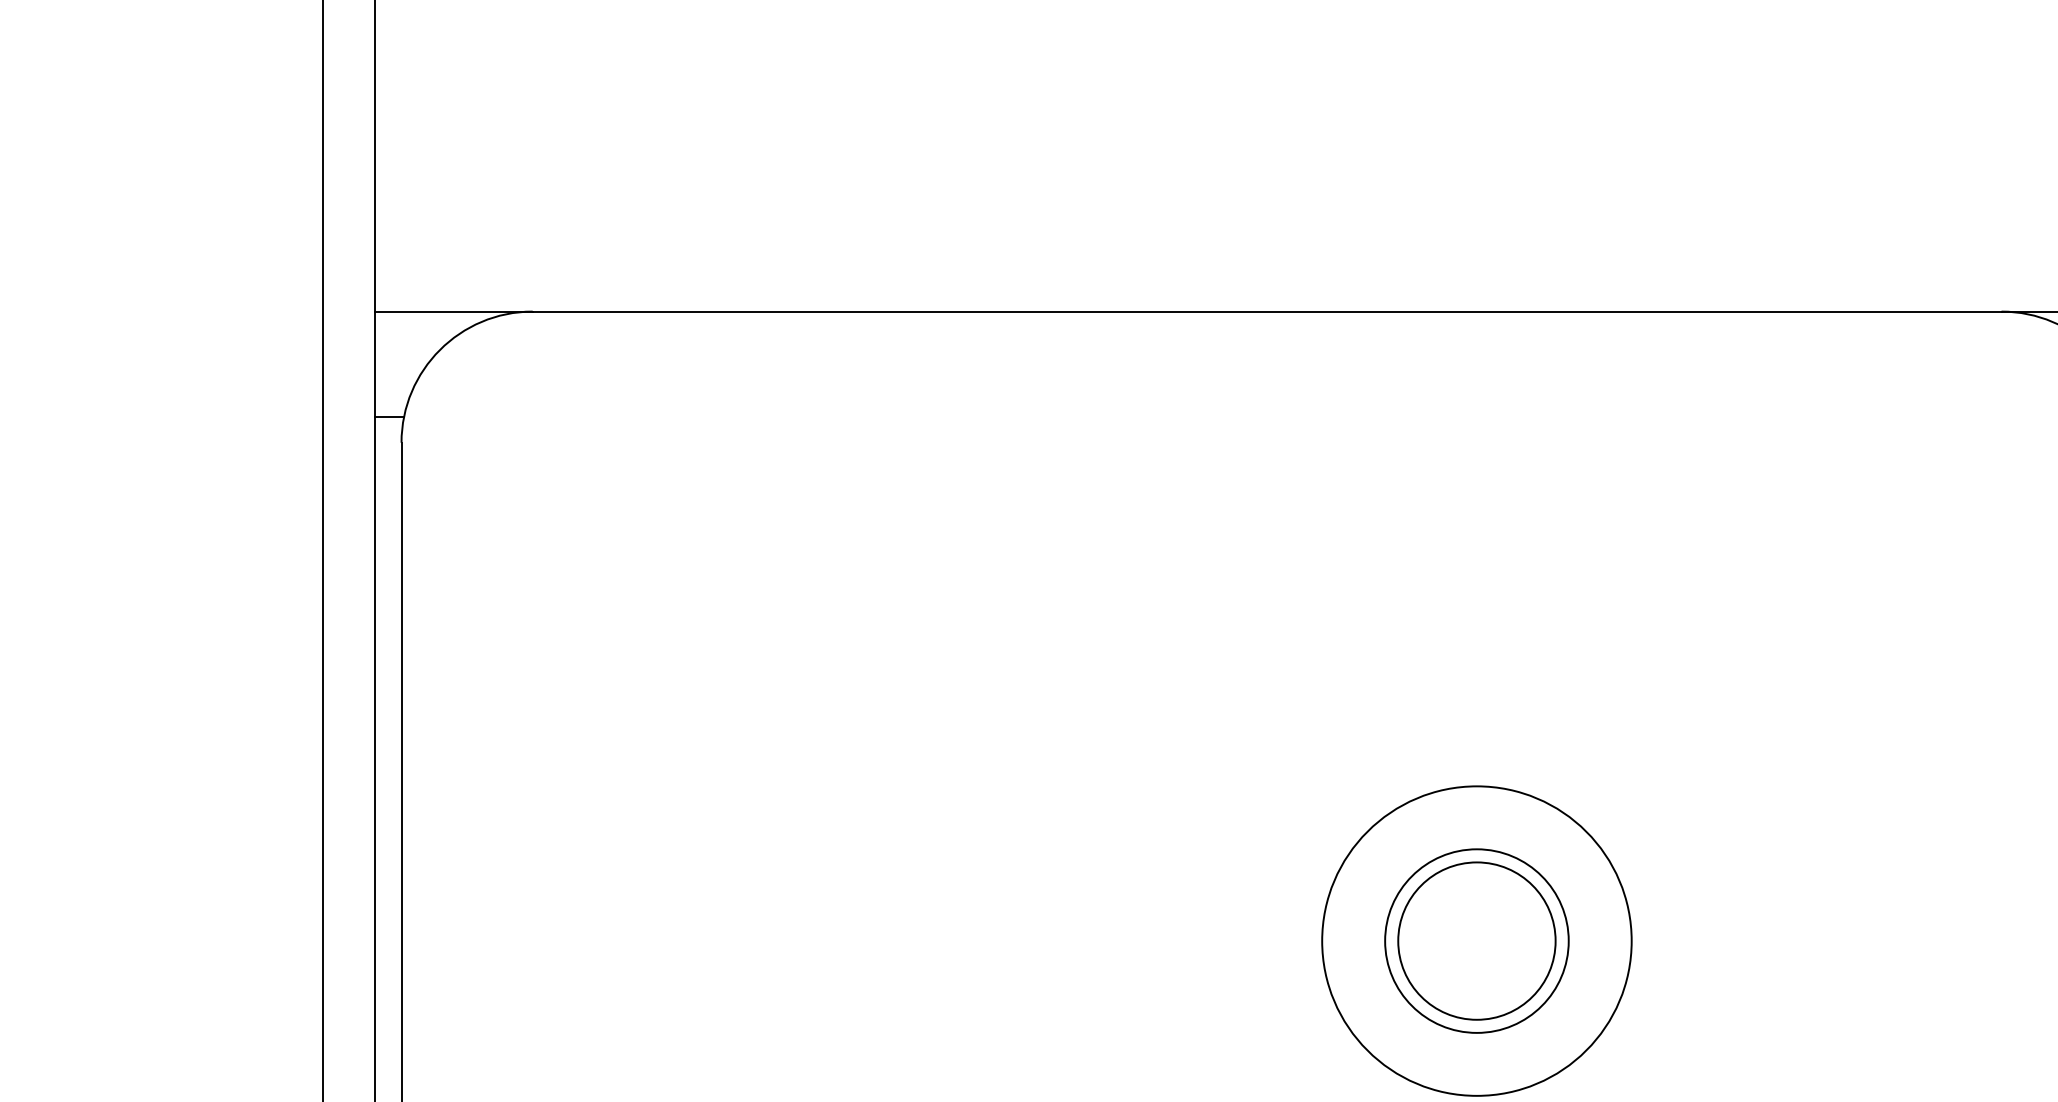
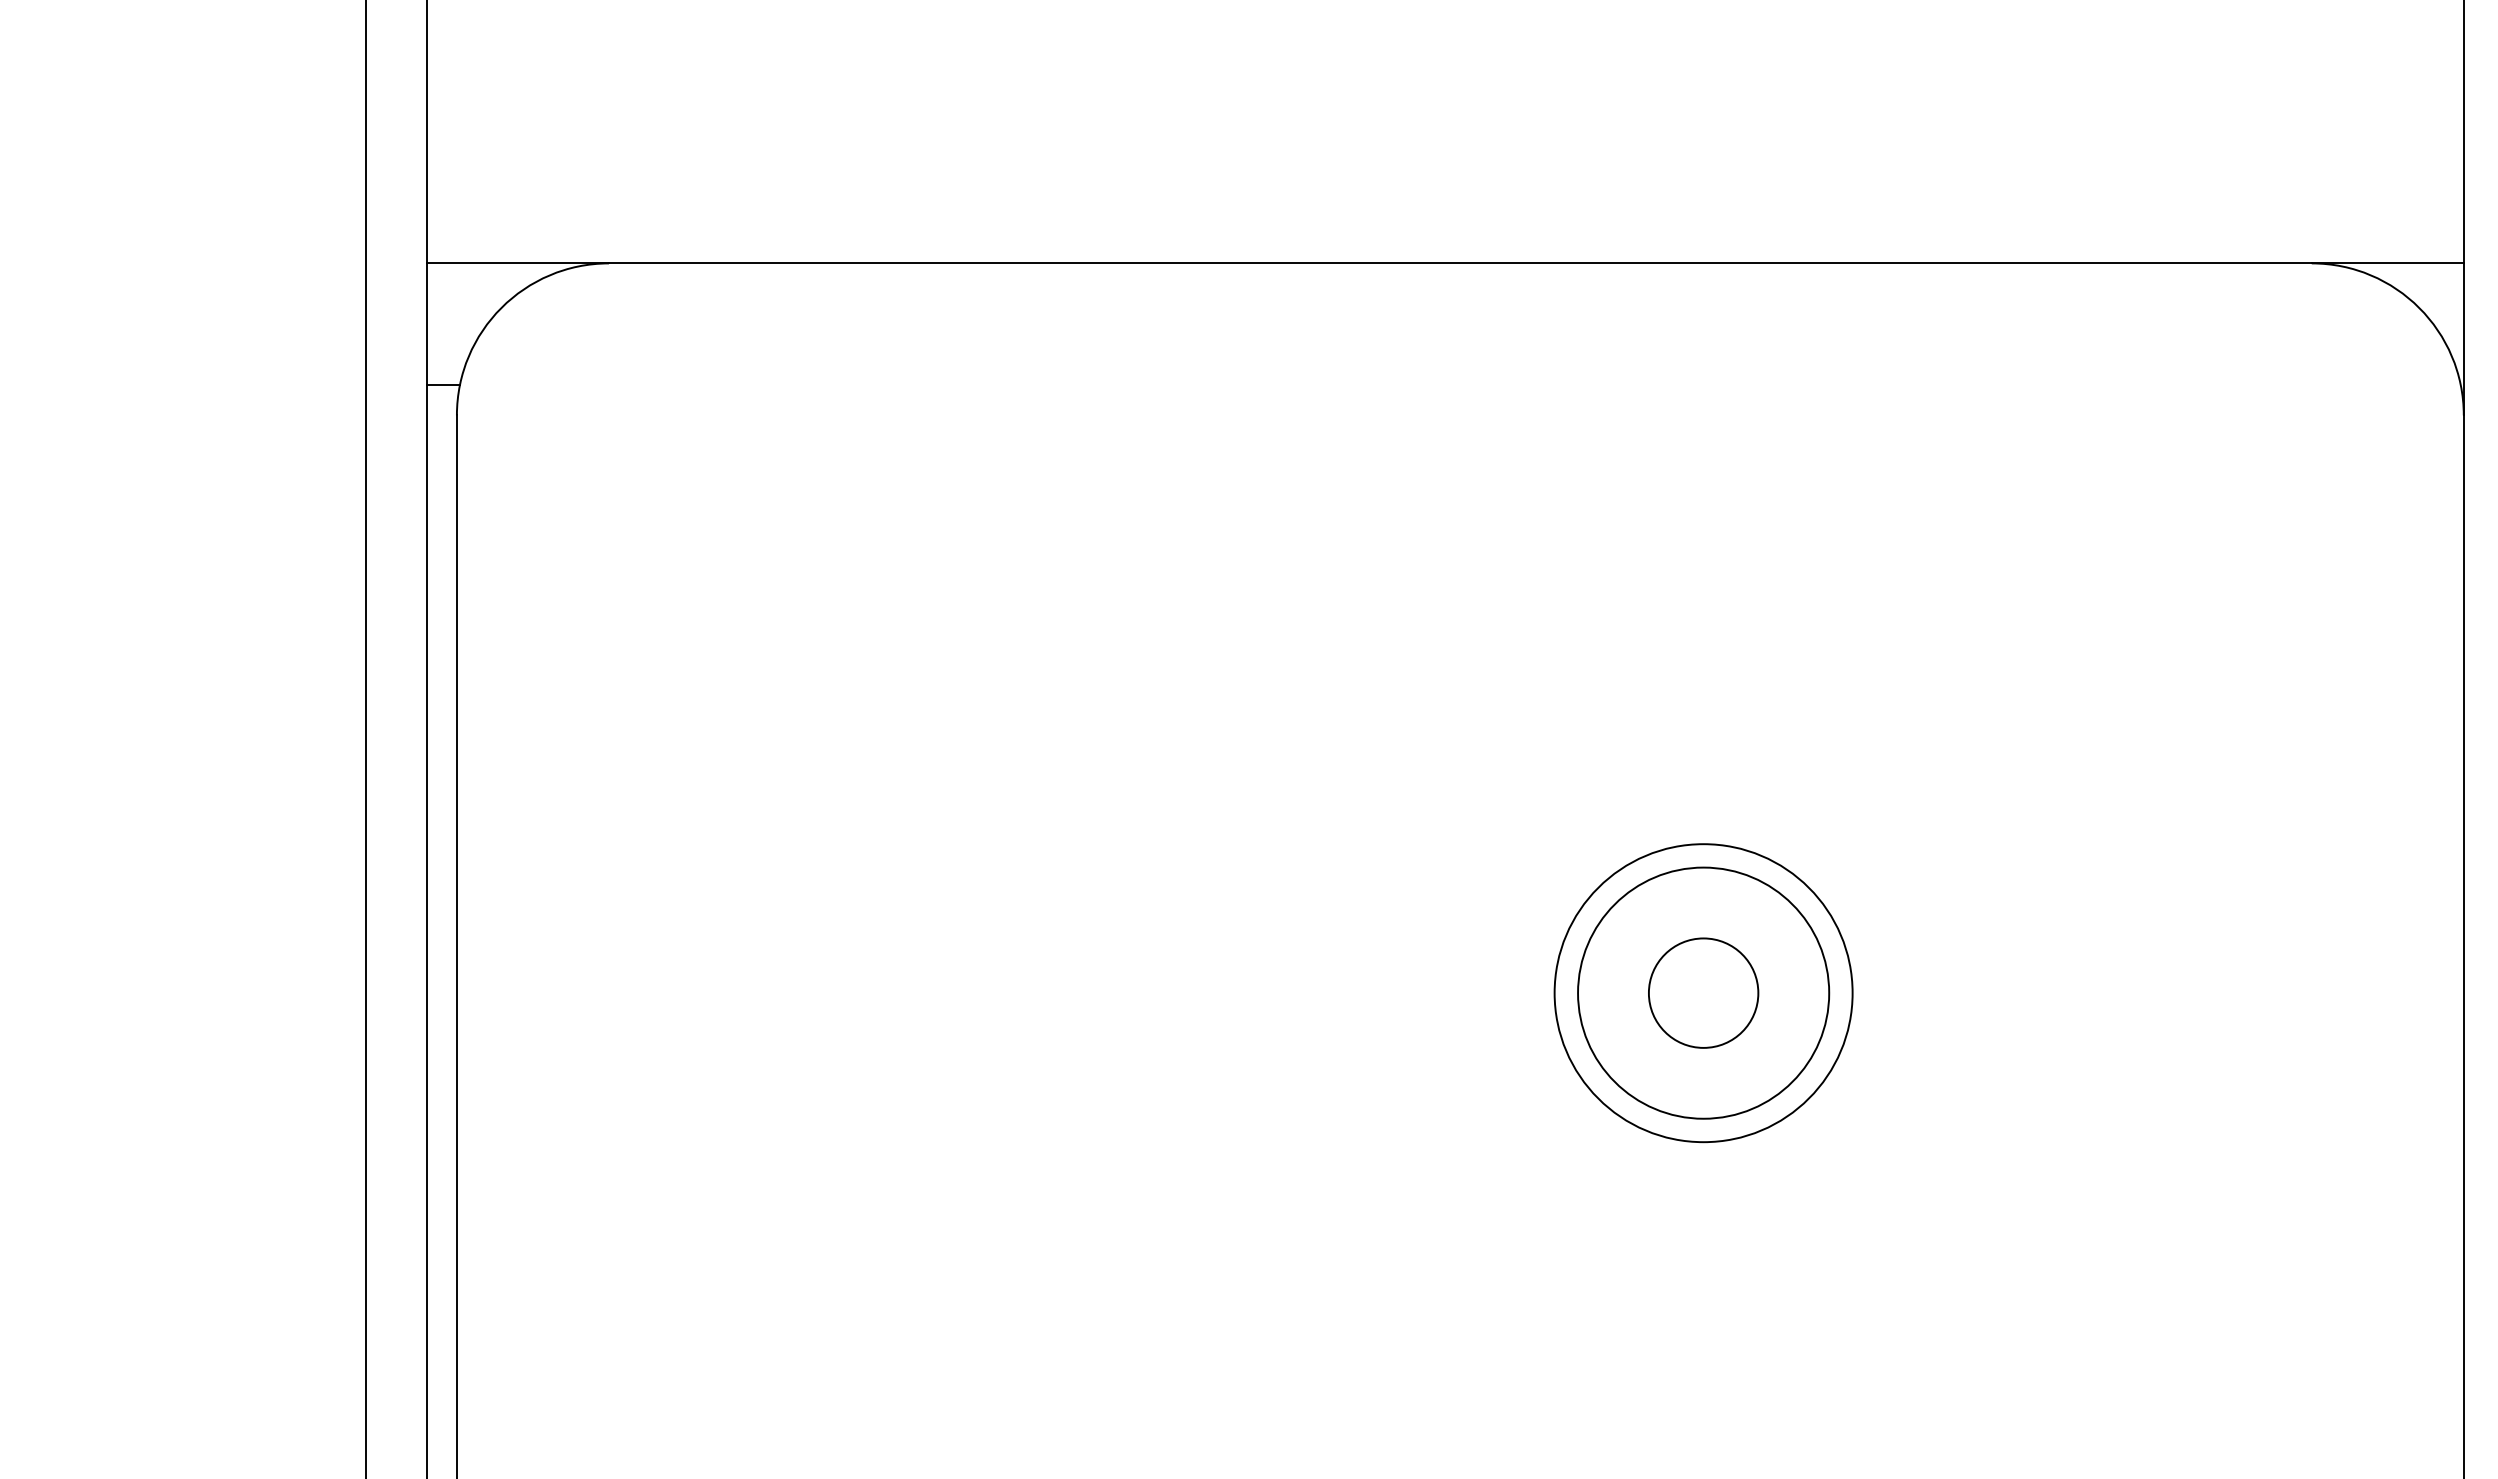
circle: (1476, 940) -> (1703, 992), size x0.6
circle: (1476, 940) -> (1703, 992), size x0.7
circle: (1476, 940) -> (1703, 992), size x1.4

